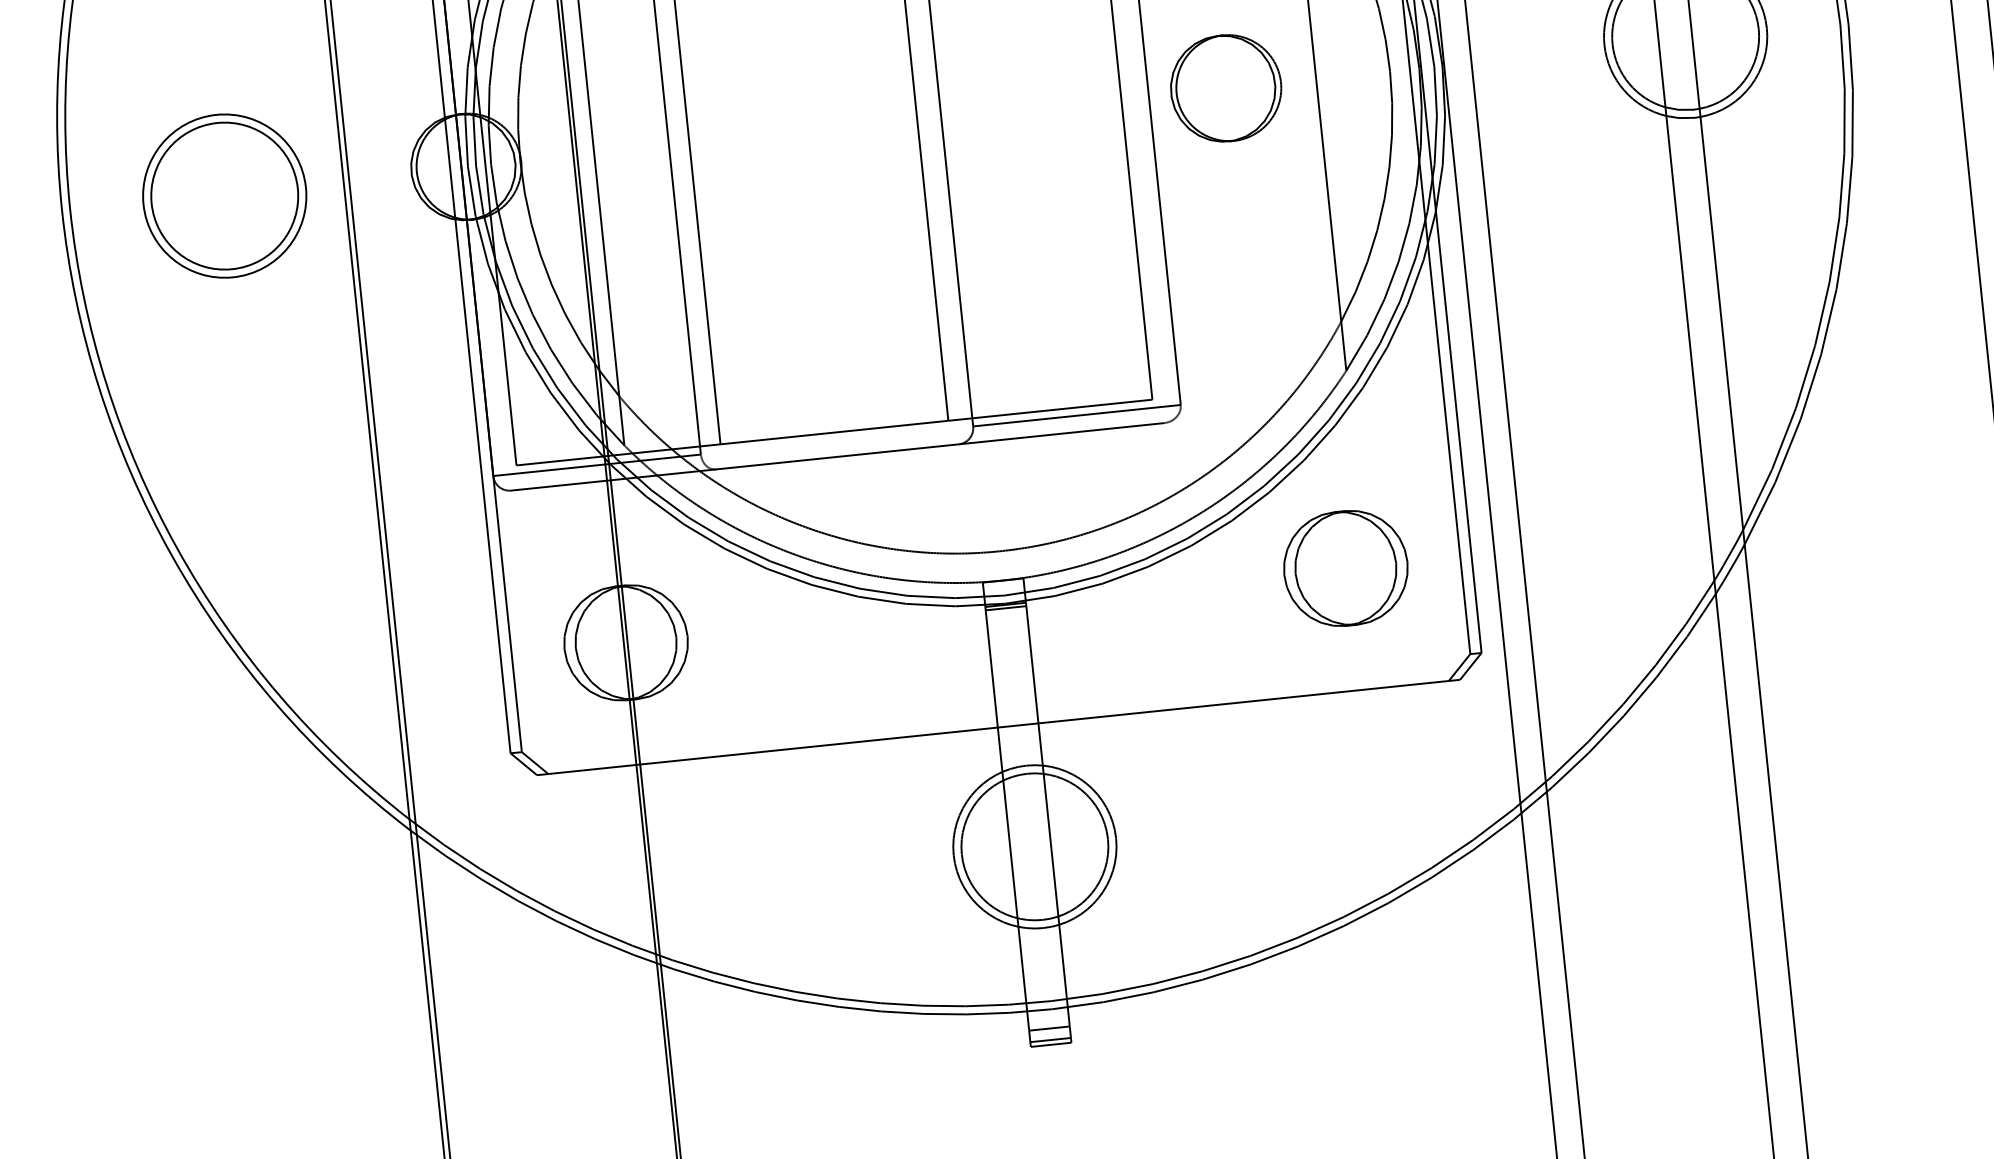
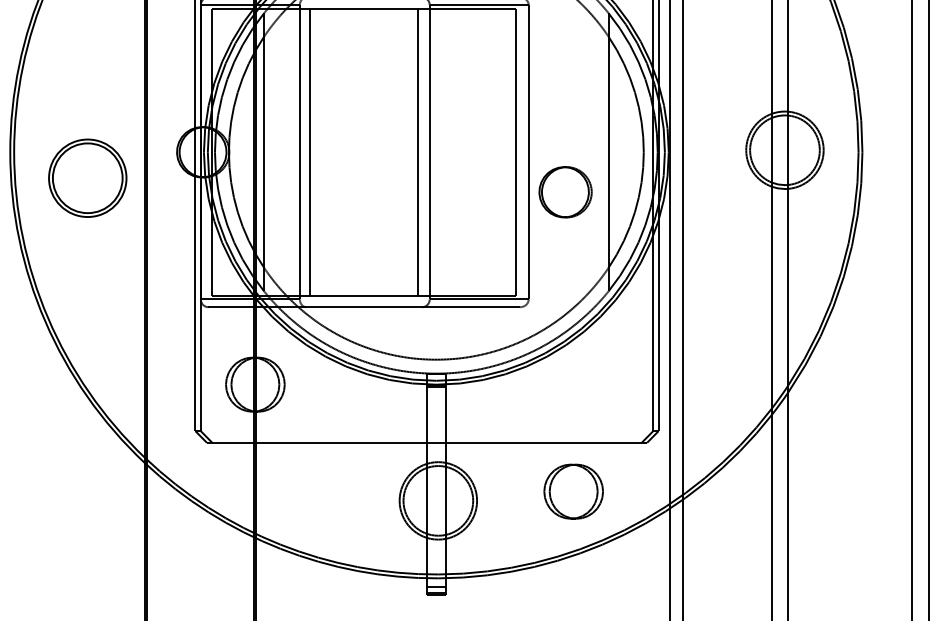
part: (1225, 88) -> (565, 192), moved
part: (224, 194) -> (87, 177), moved
part: (1345, 568) -> (573, 491), moved

